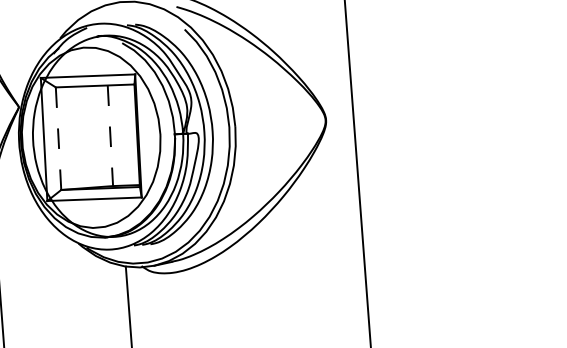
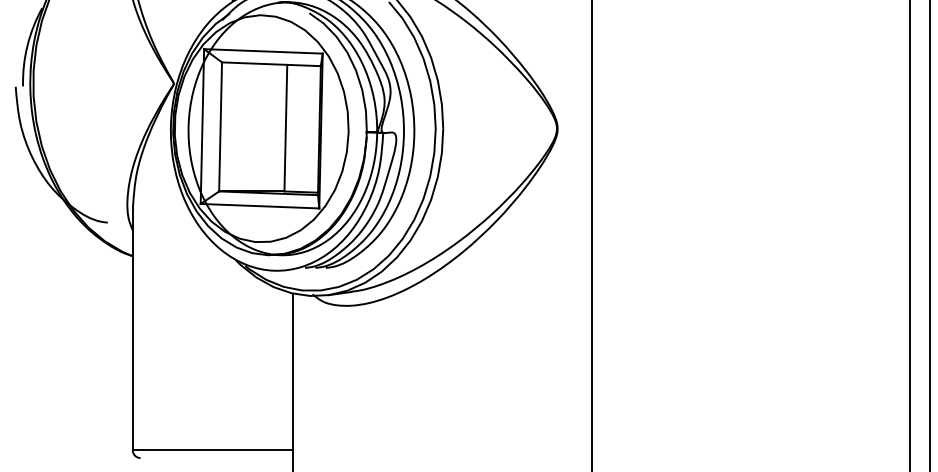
line: (110, 136) -> (285, 128), dashed -> solid
line: (58, 138) -> (220, 126), dashed -> solid

